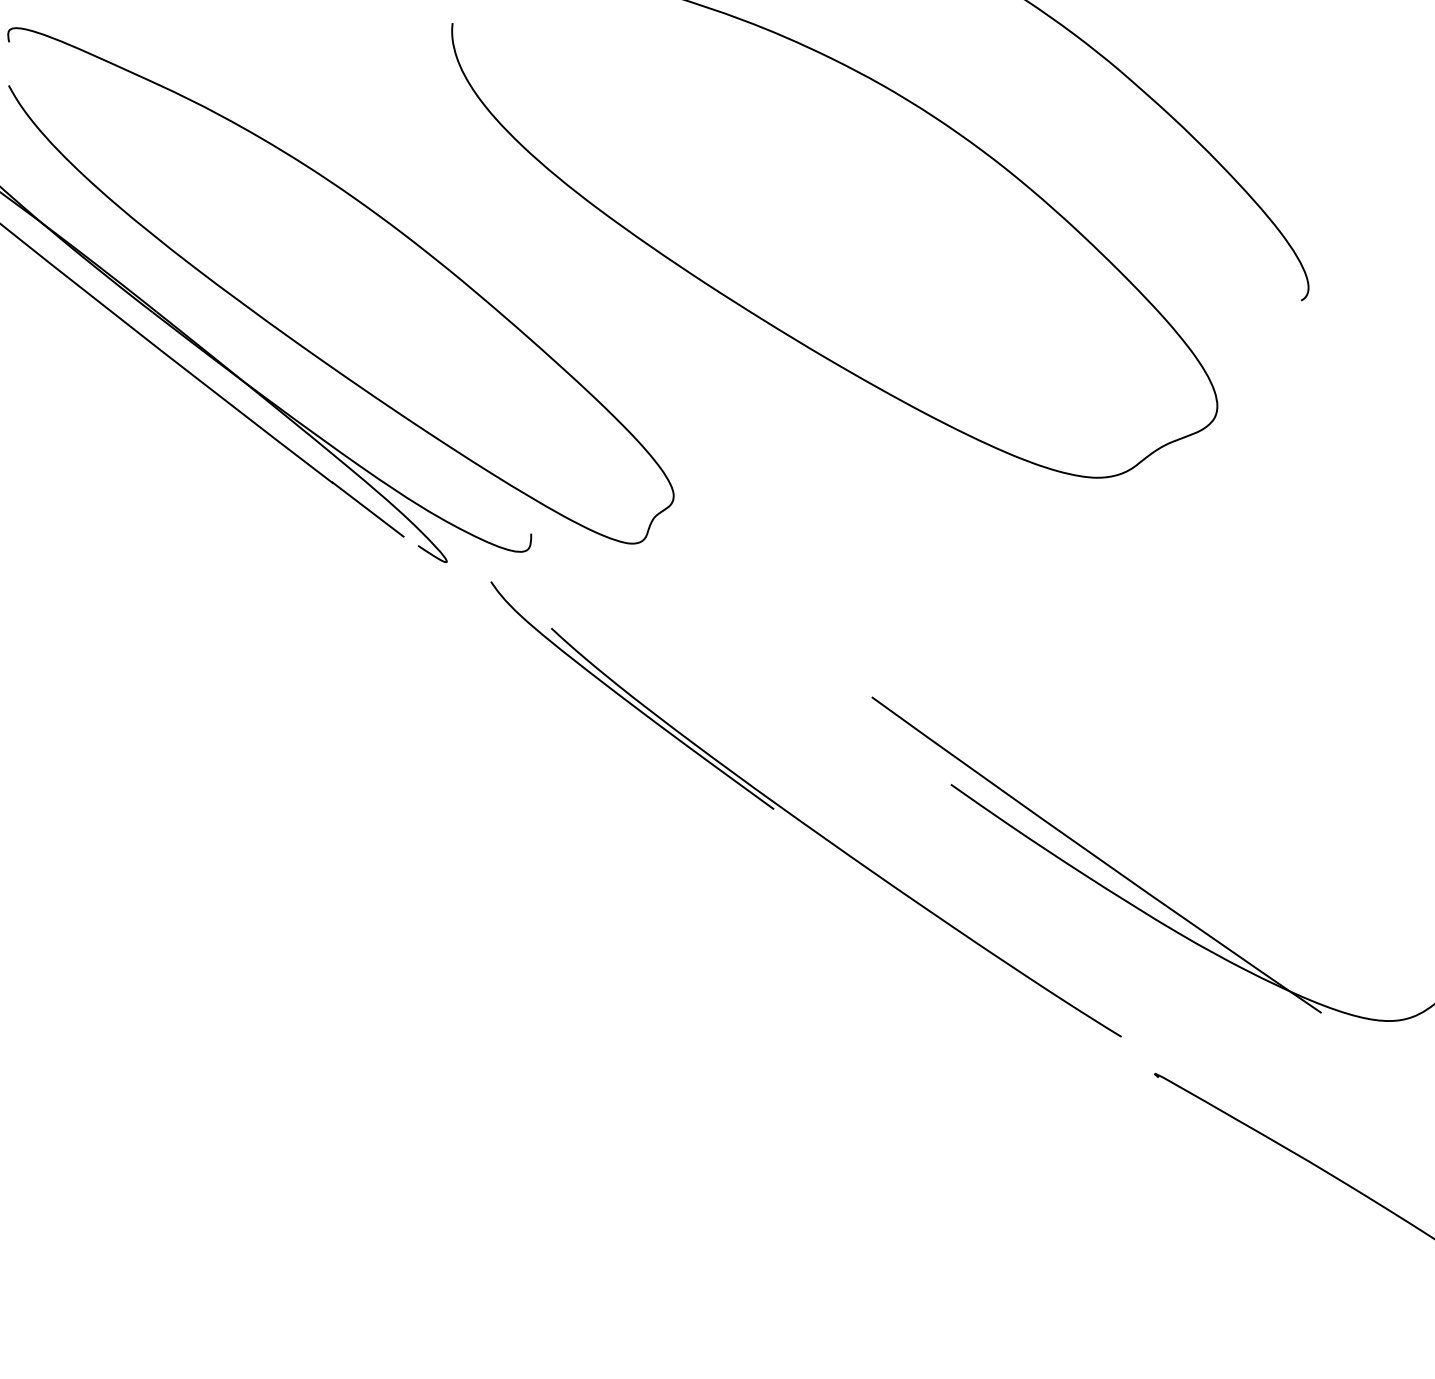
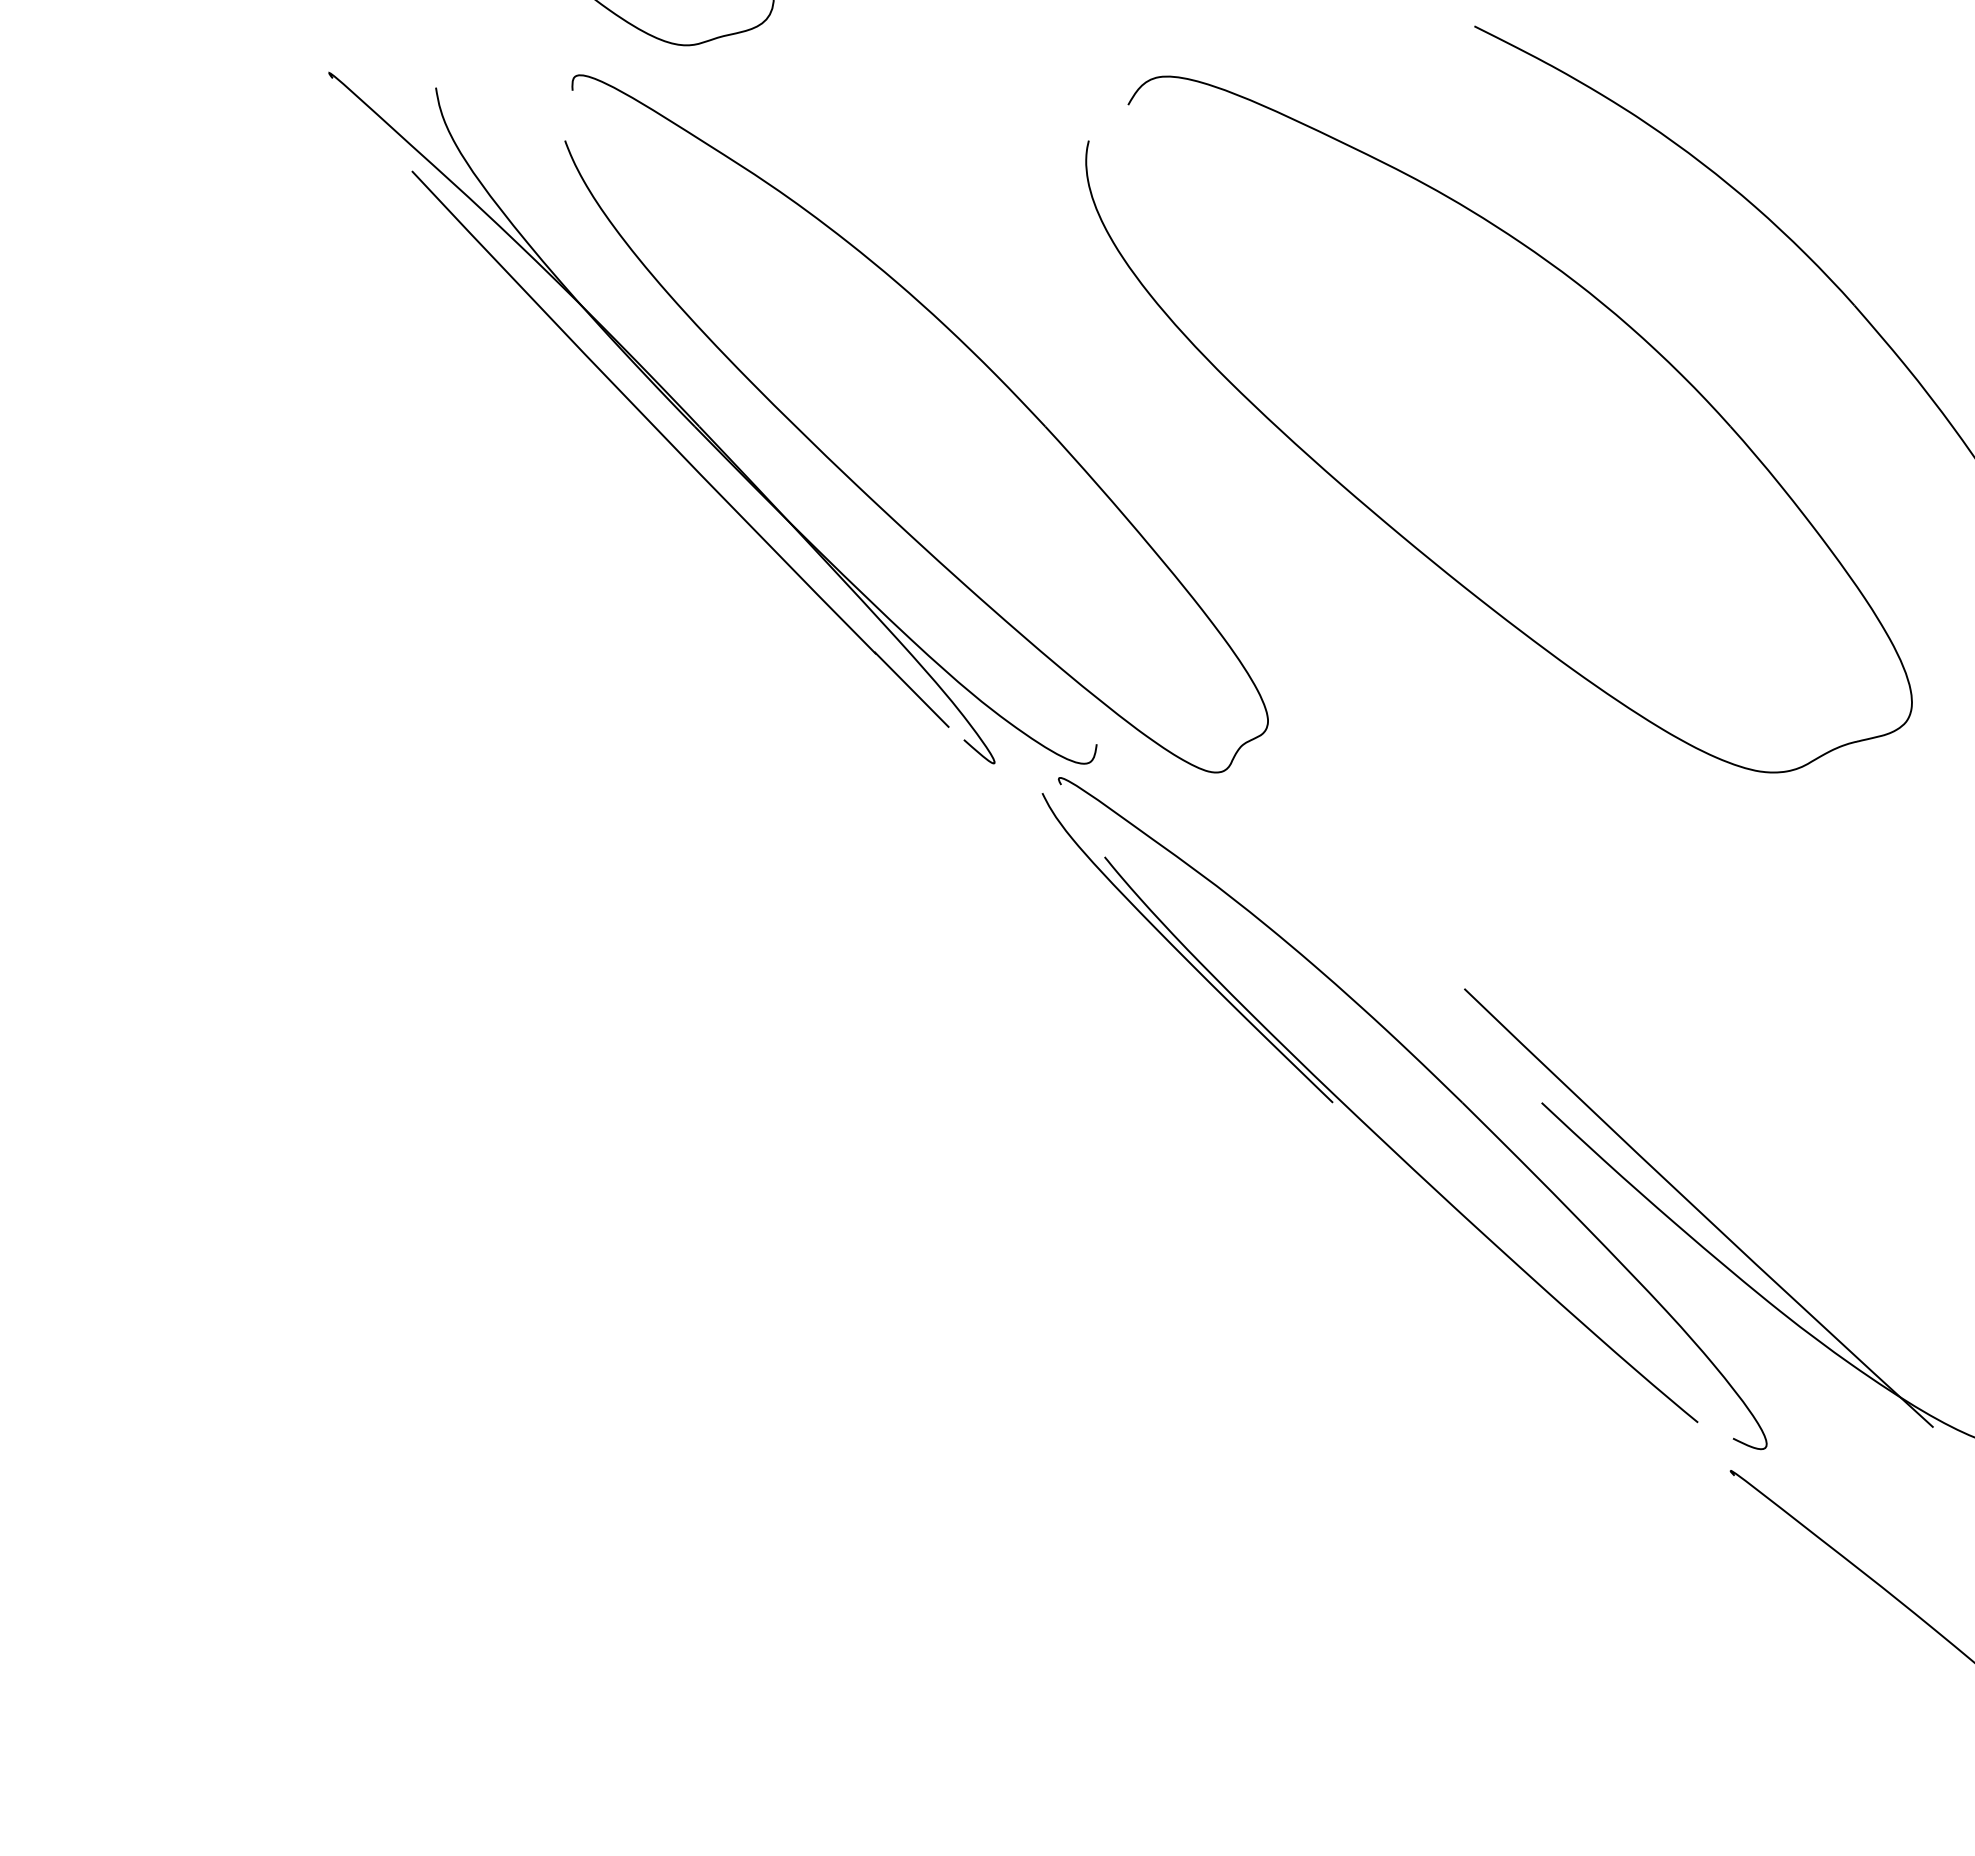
part: (863, 780) -> (1441, 1083), added

